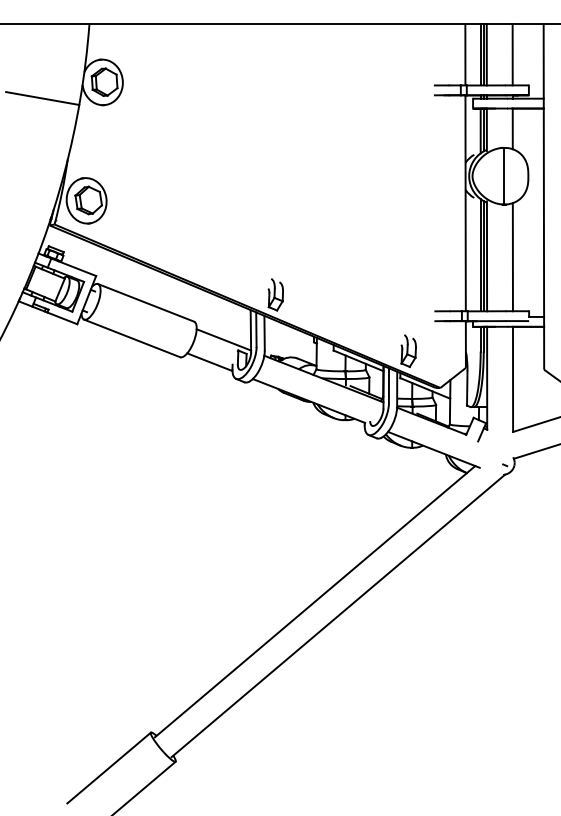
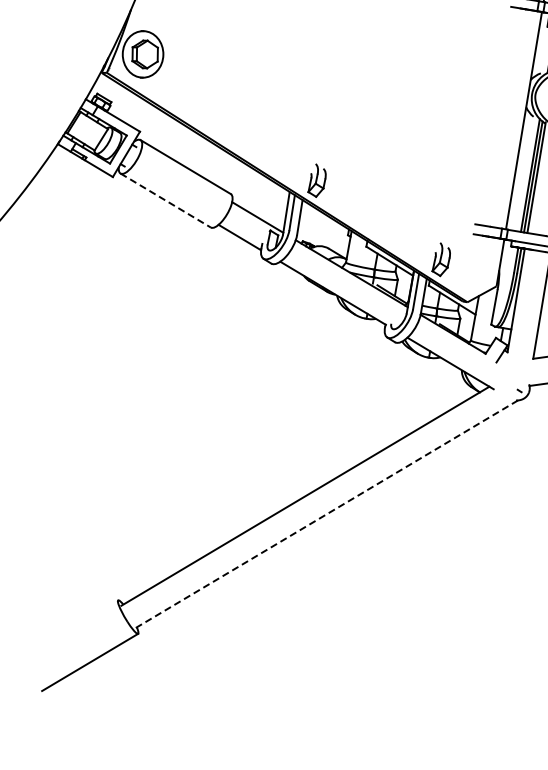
line: (132, 338) -> (166, 200), solid -> dashed
line: (338, 615) -> (326, 514), solid -> dashed
line: (108, 767) -> (69, 628), removed

